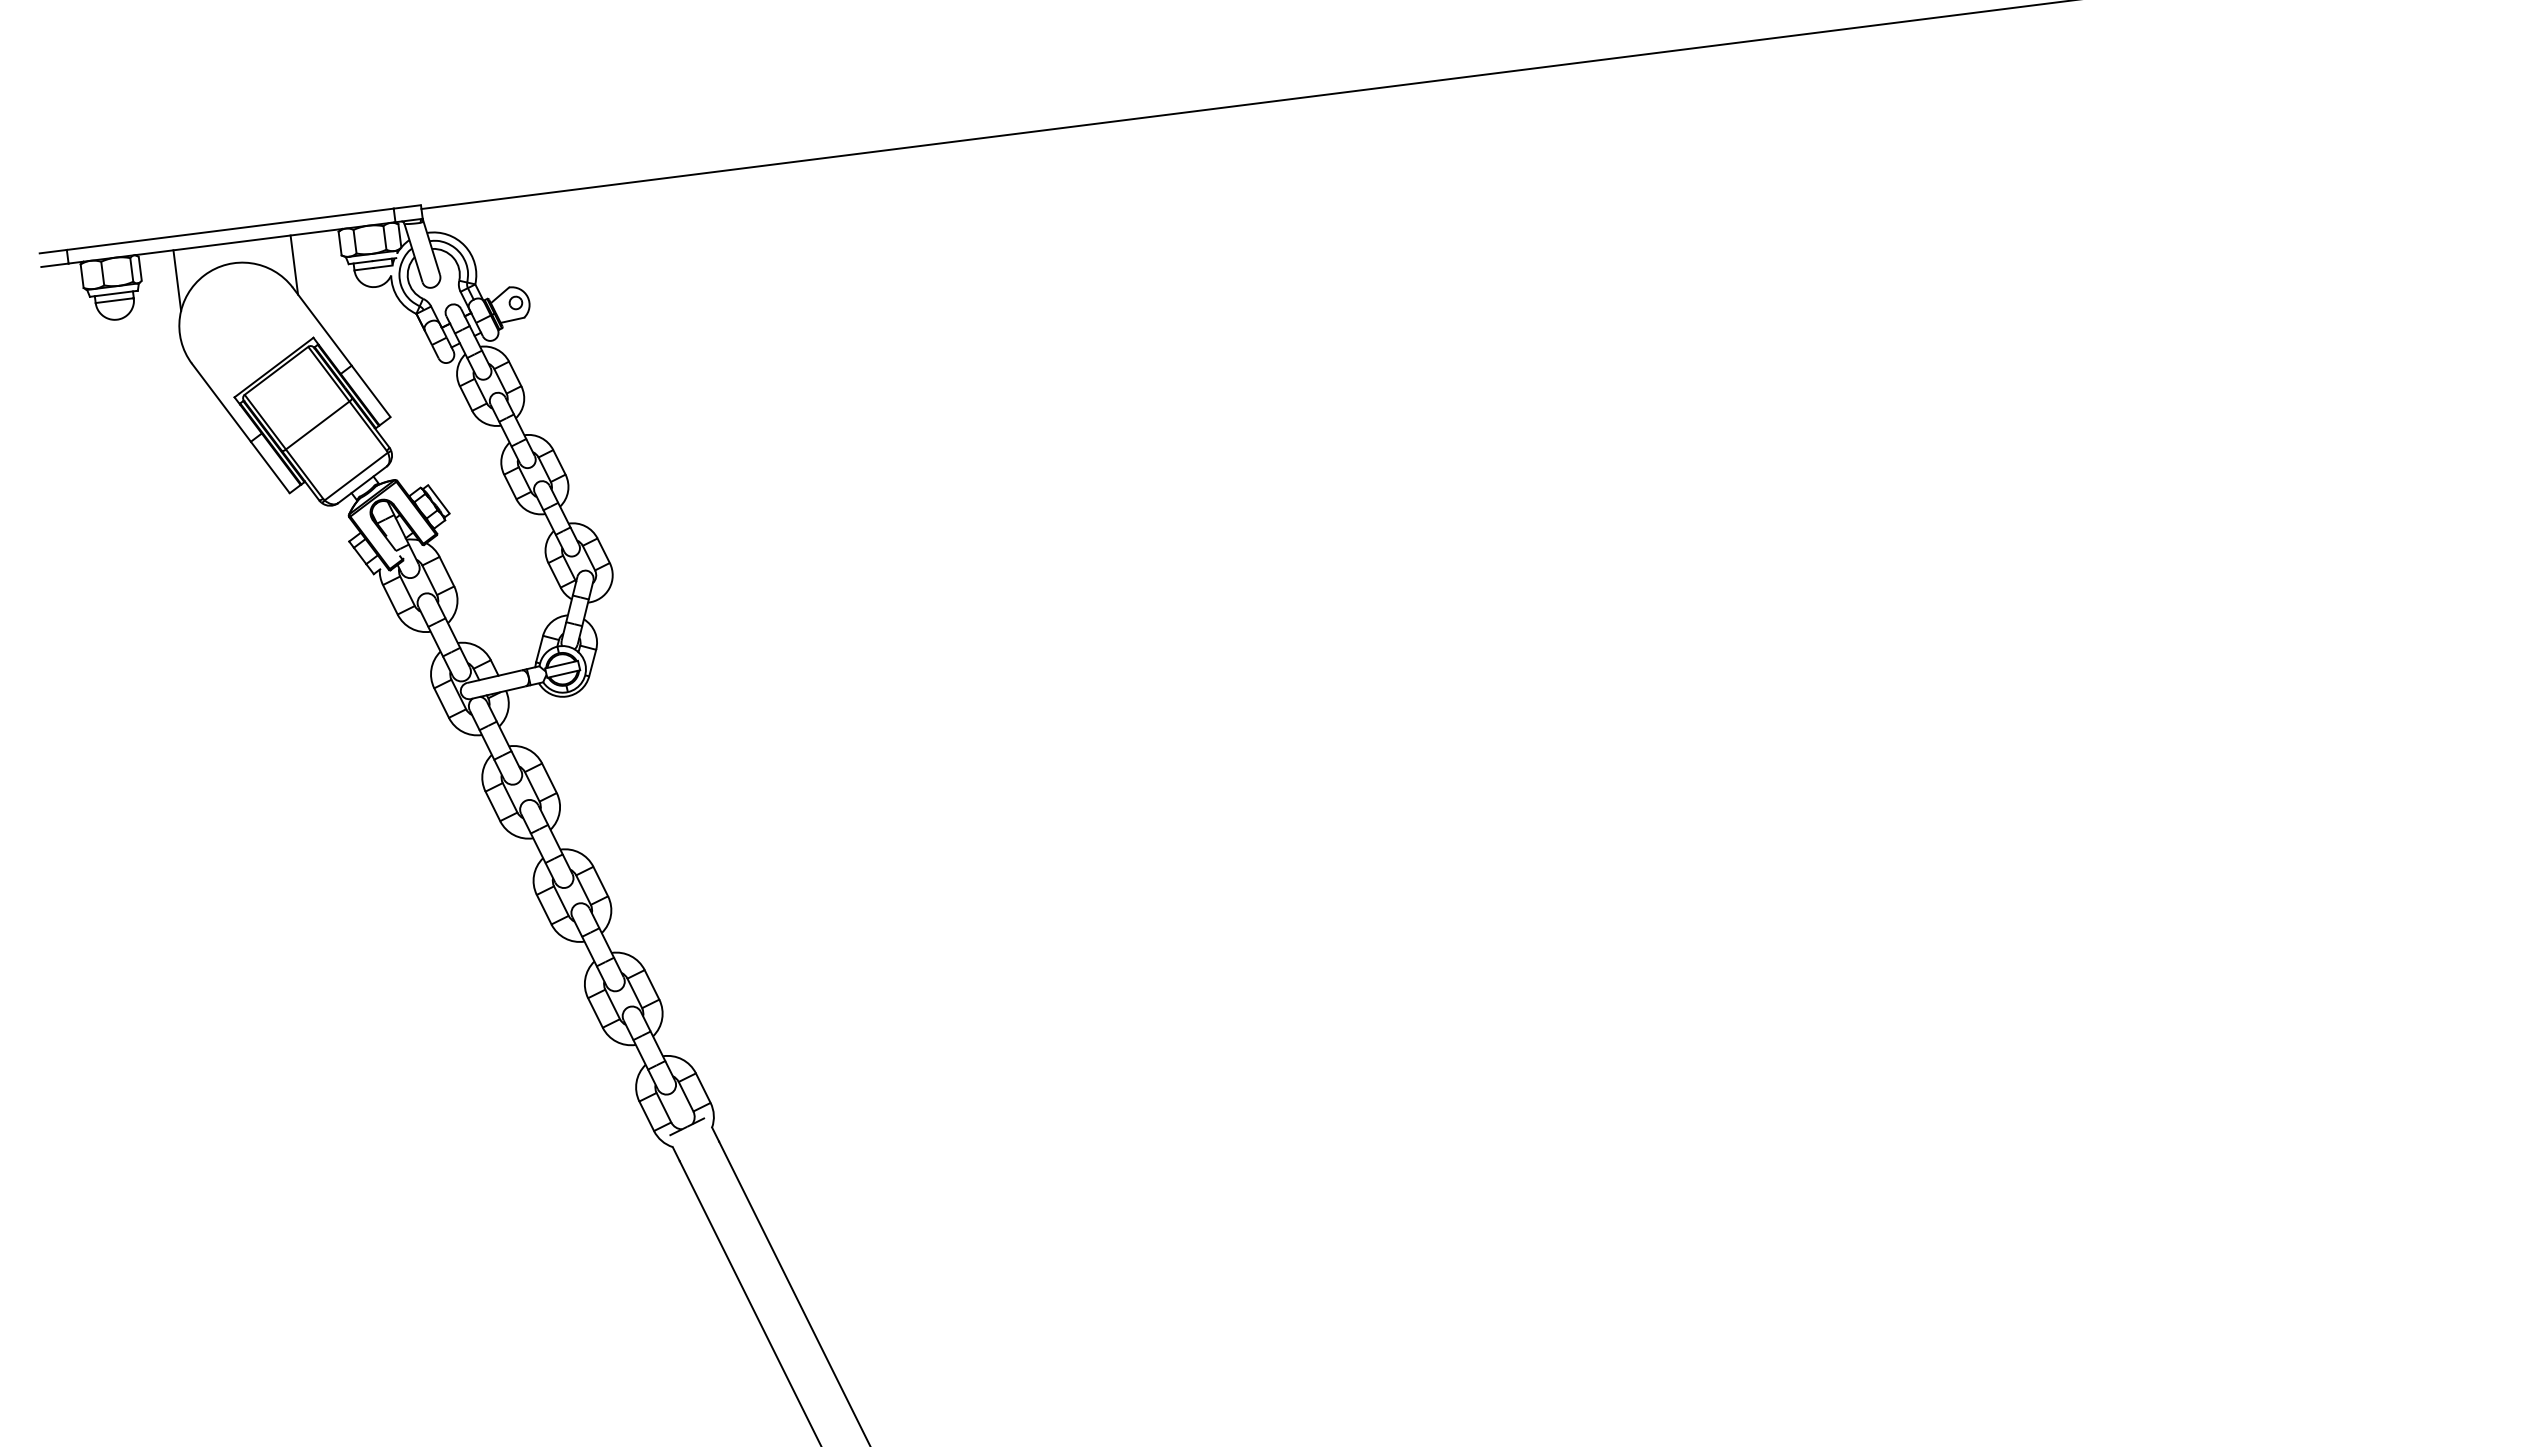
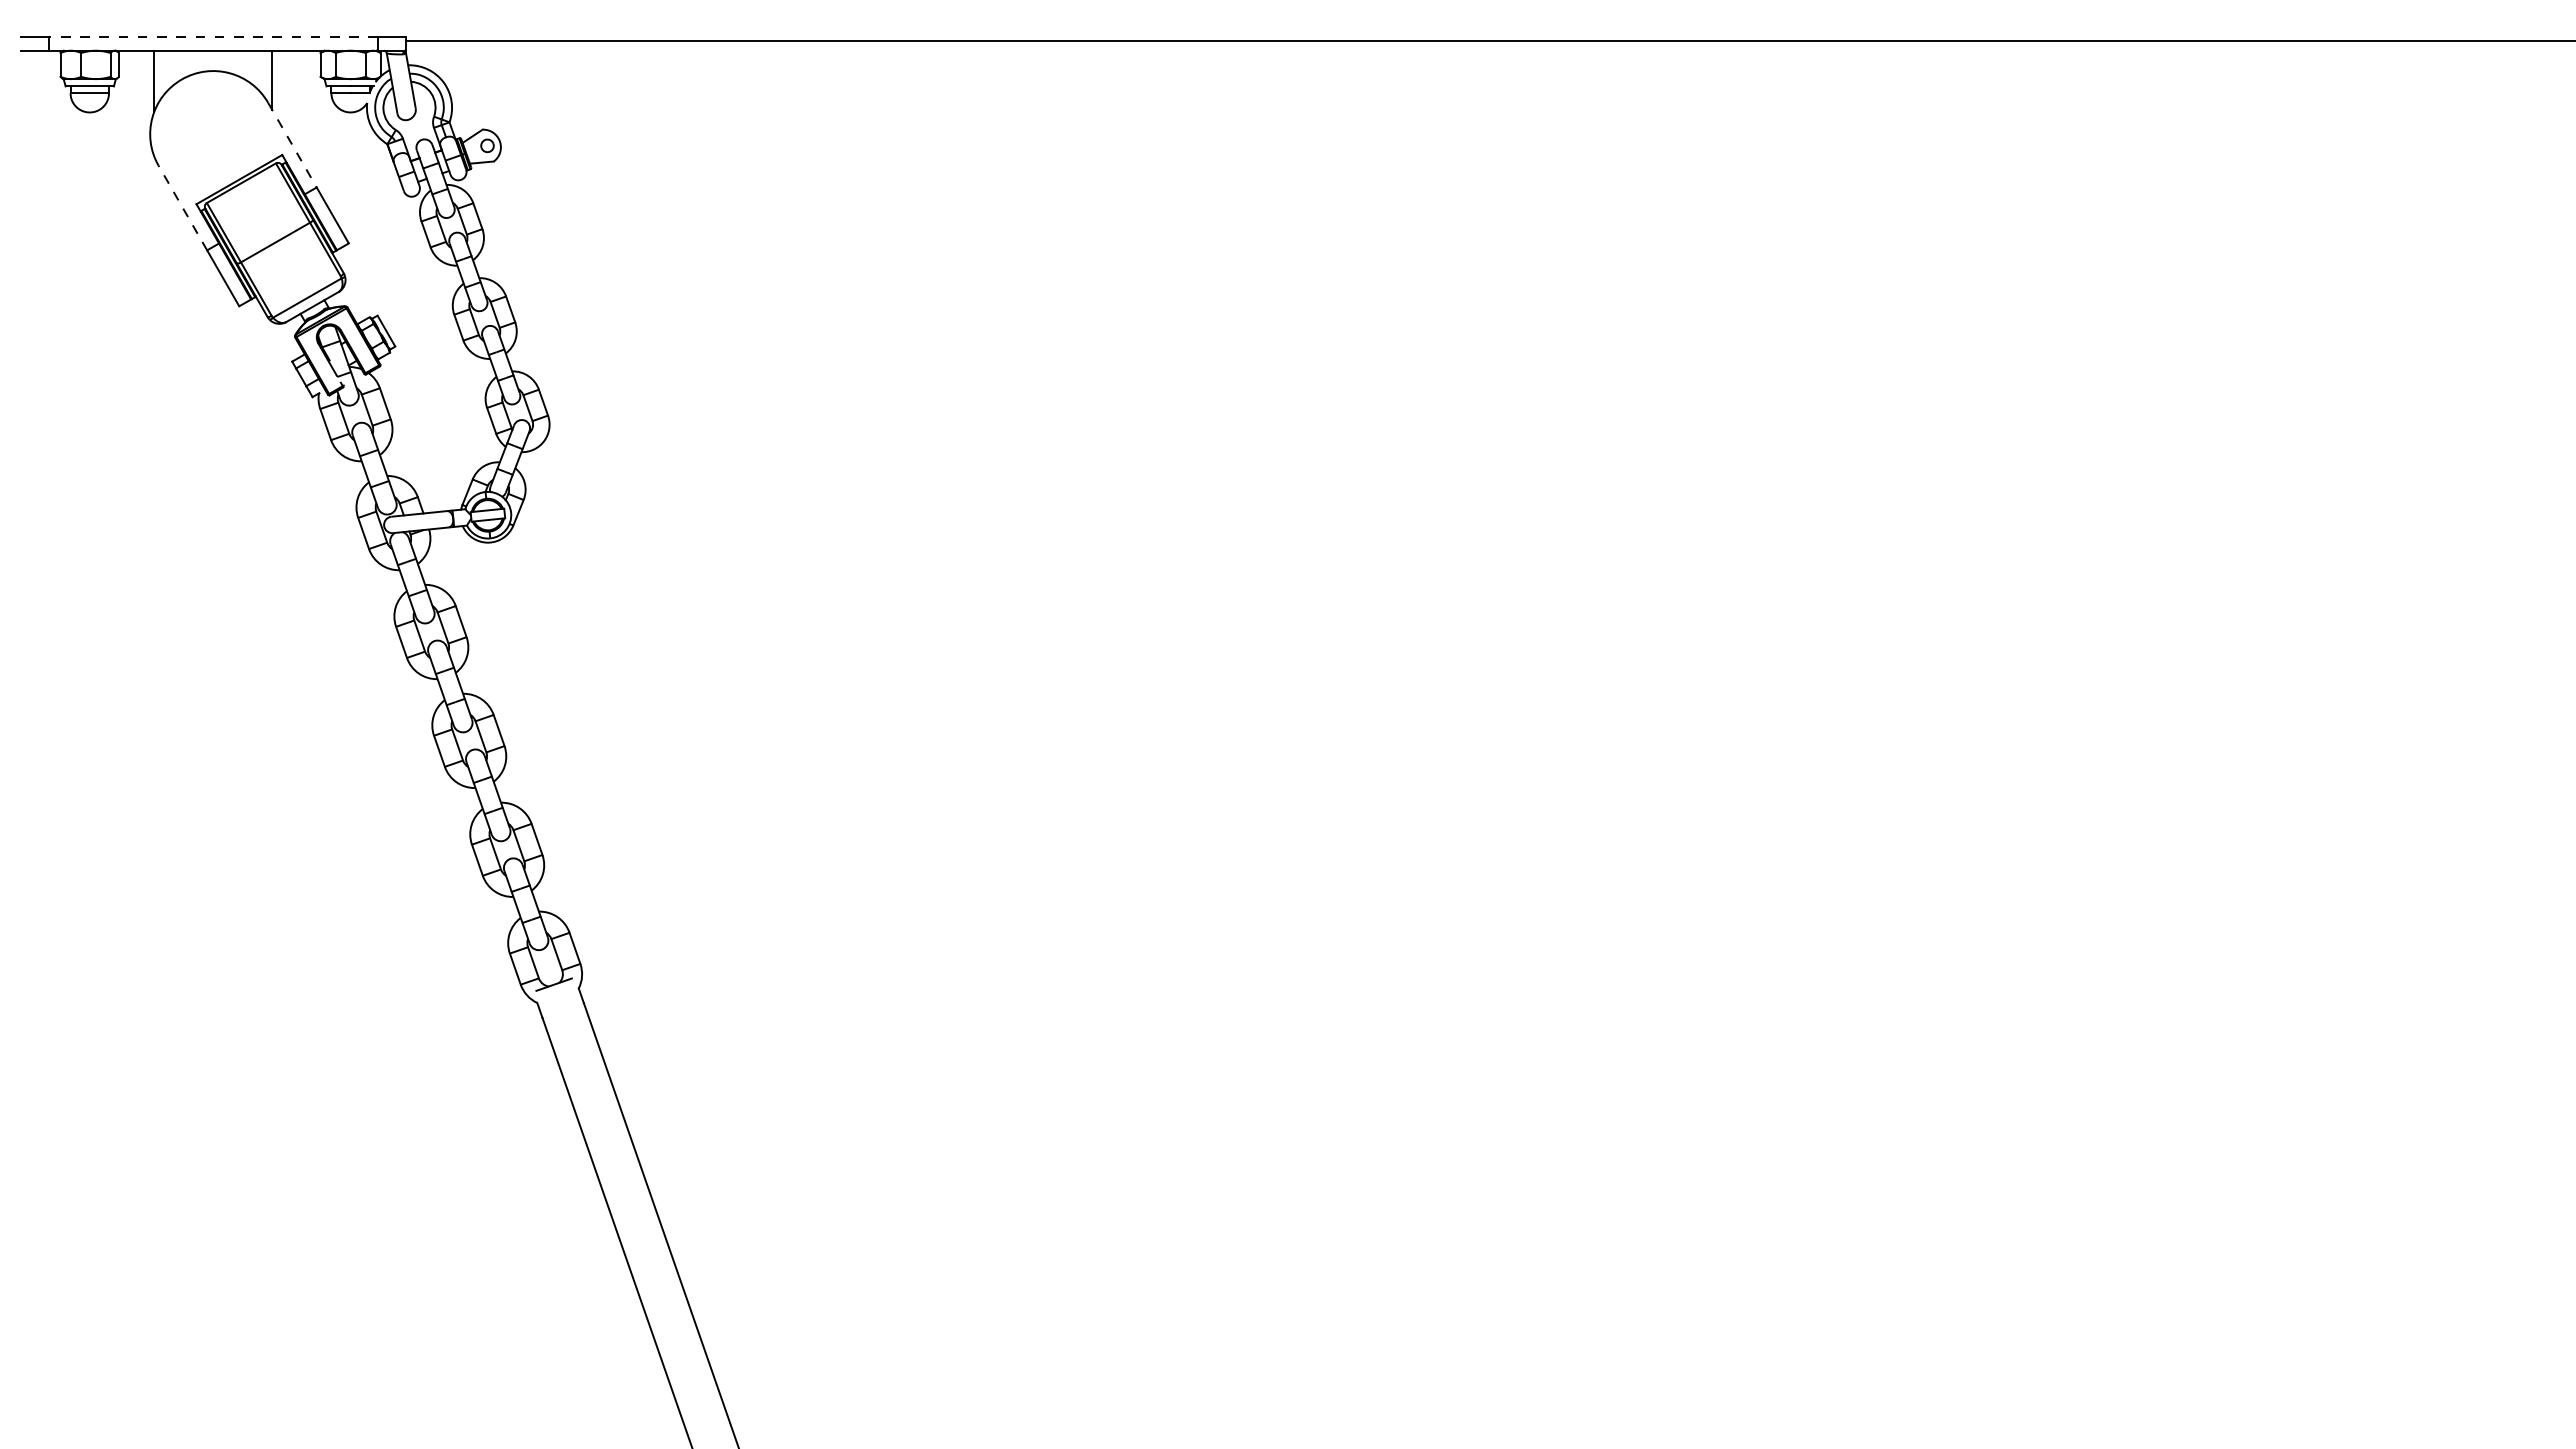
line: (230, 228) -> (213, 36), solid -> dashed
line: (322, 327) -> (292, 145), solid -> dashed
line: (221, 403) -> (182, 208), solid -> dashed

